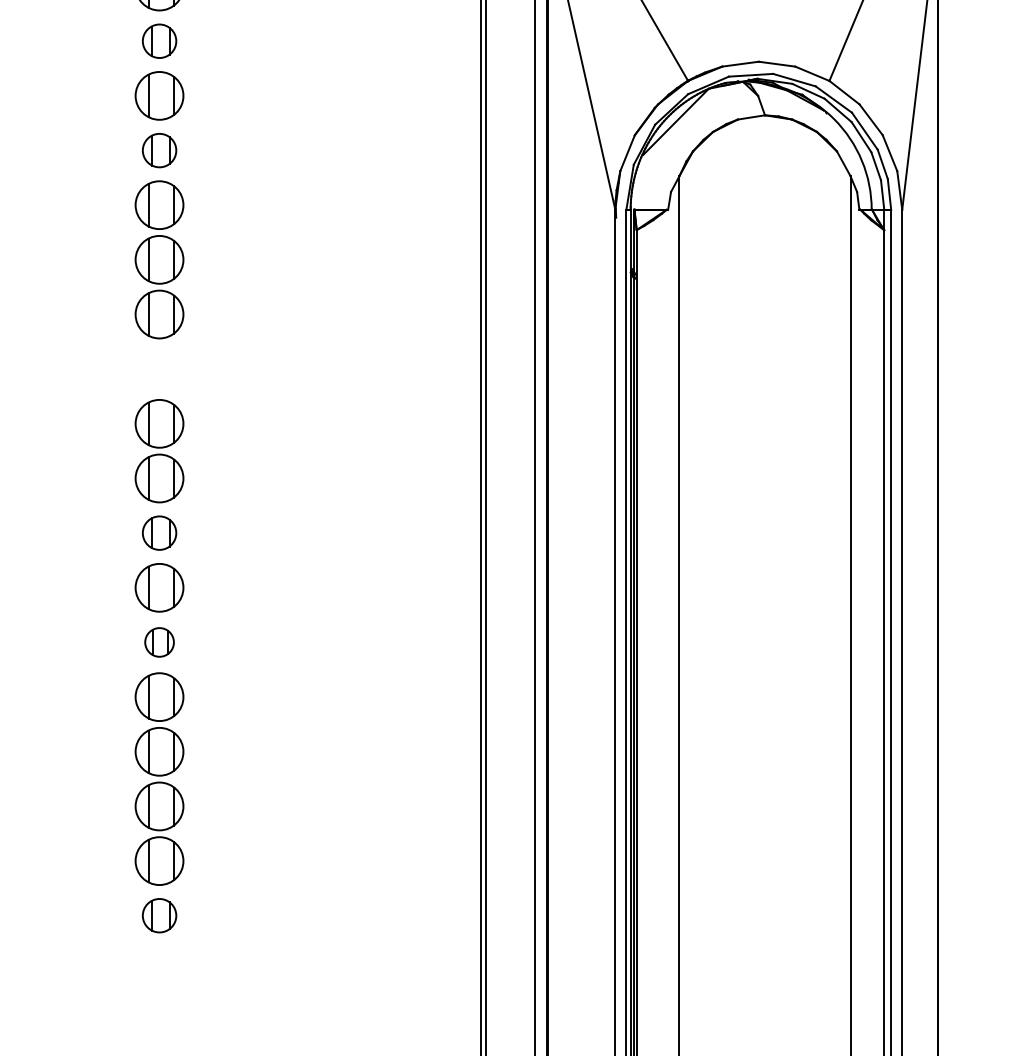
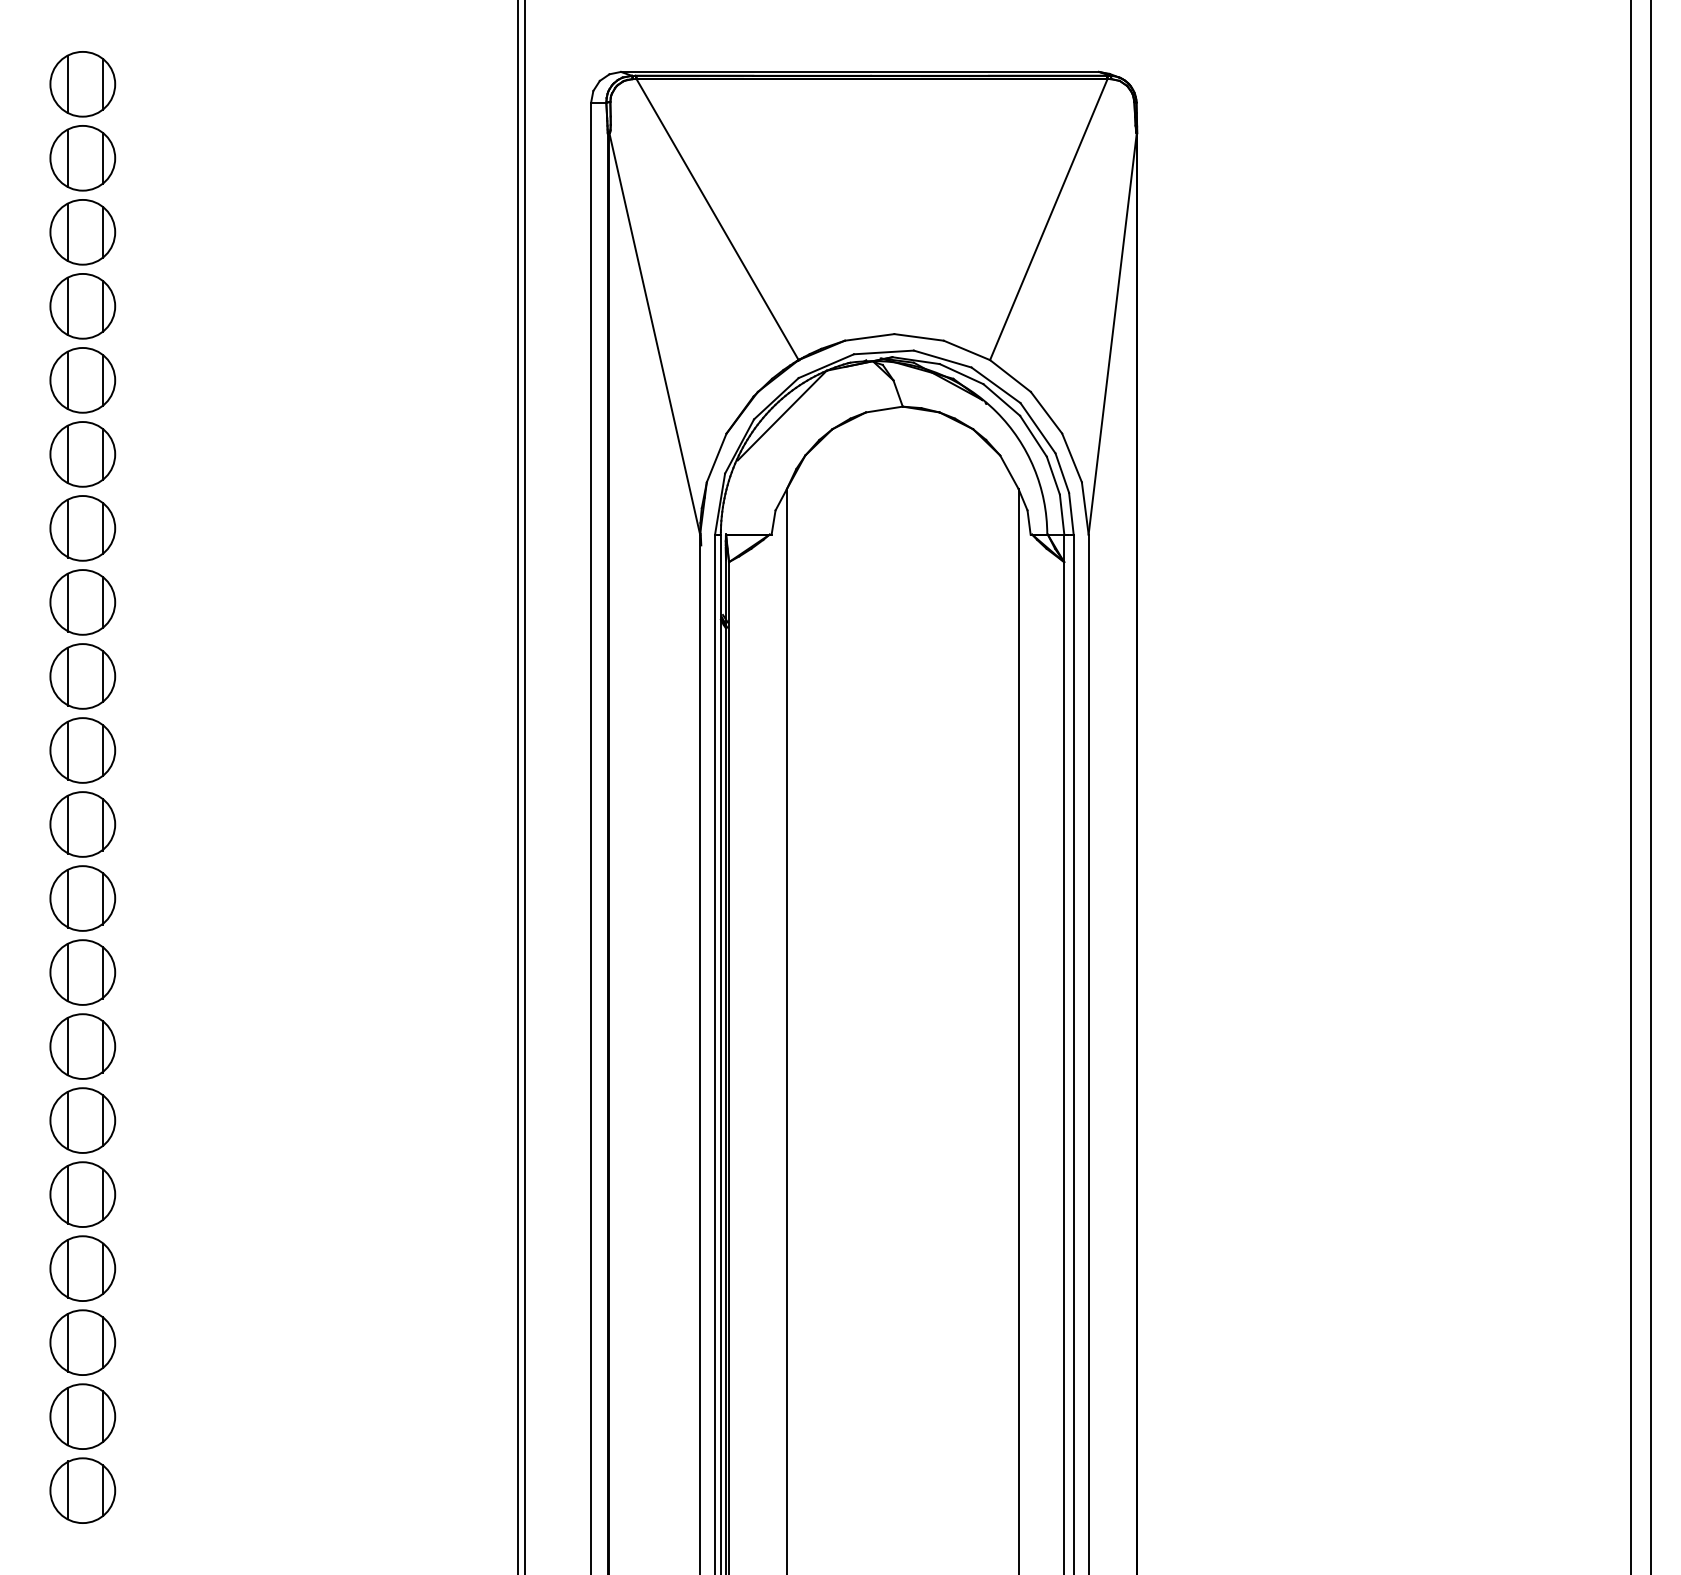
part: (159, 41) -> (82, 306), size x1.43
part: (159, 150) -> (82, 454), size x1.43
part: (159, 369) -> (82, 750), added
part: (159, 533) -> (82, 972), size x1.43
part: (159, 642) -> (82, 1120), size x1.67
part: (159, 915) -> (82, 1490), size x1.43

